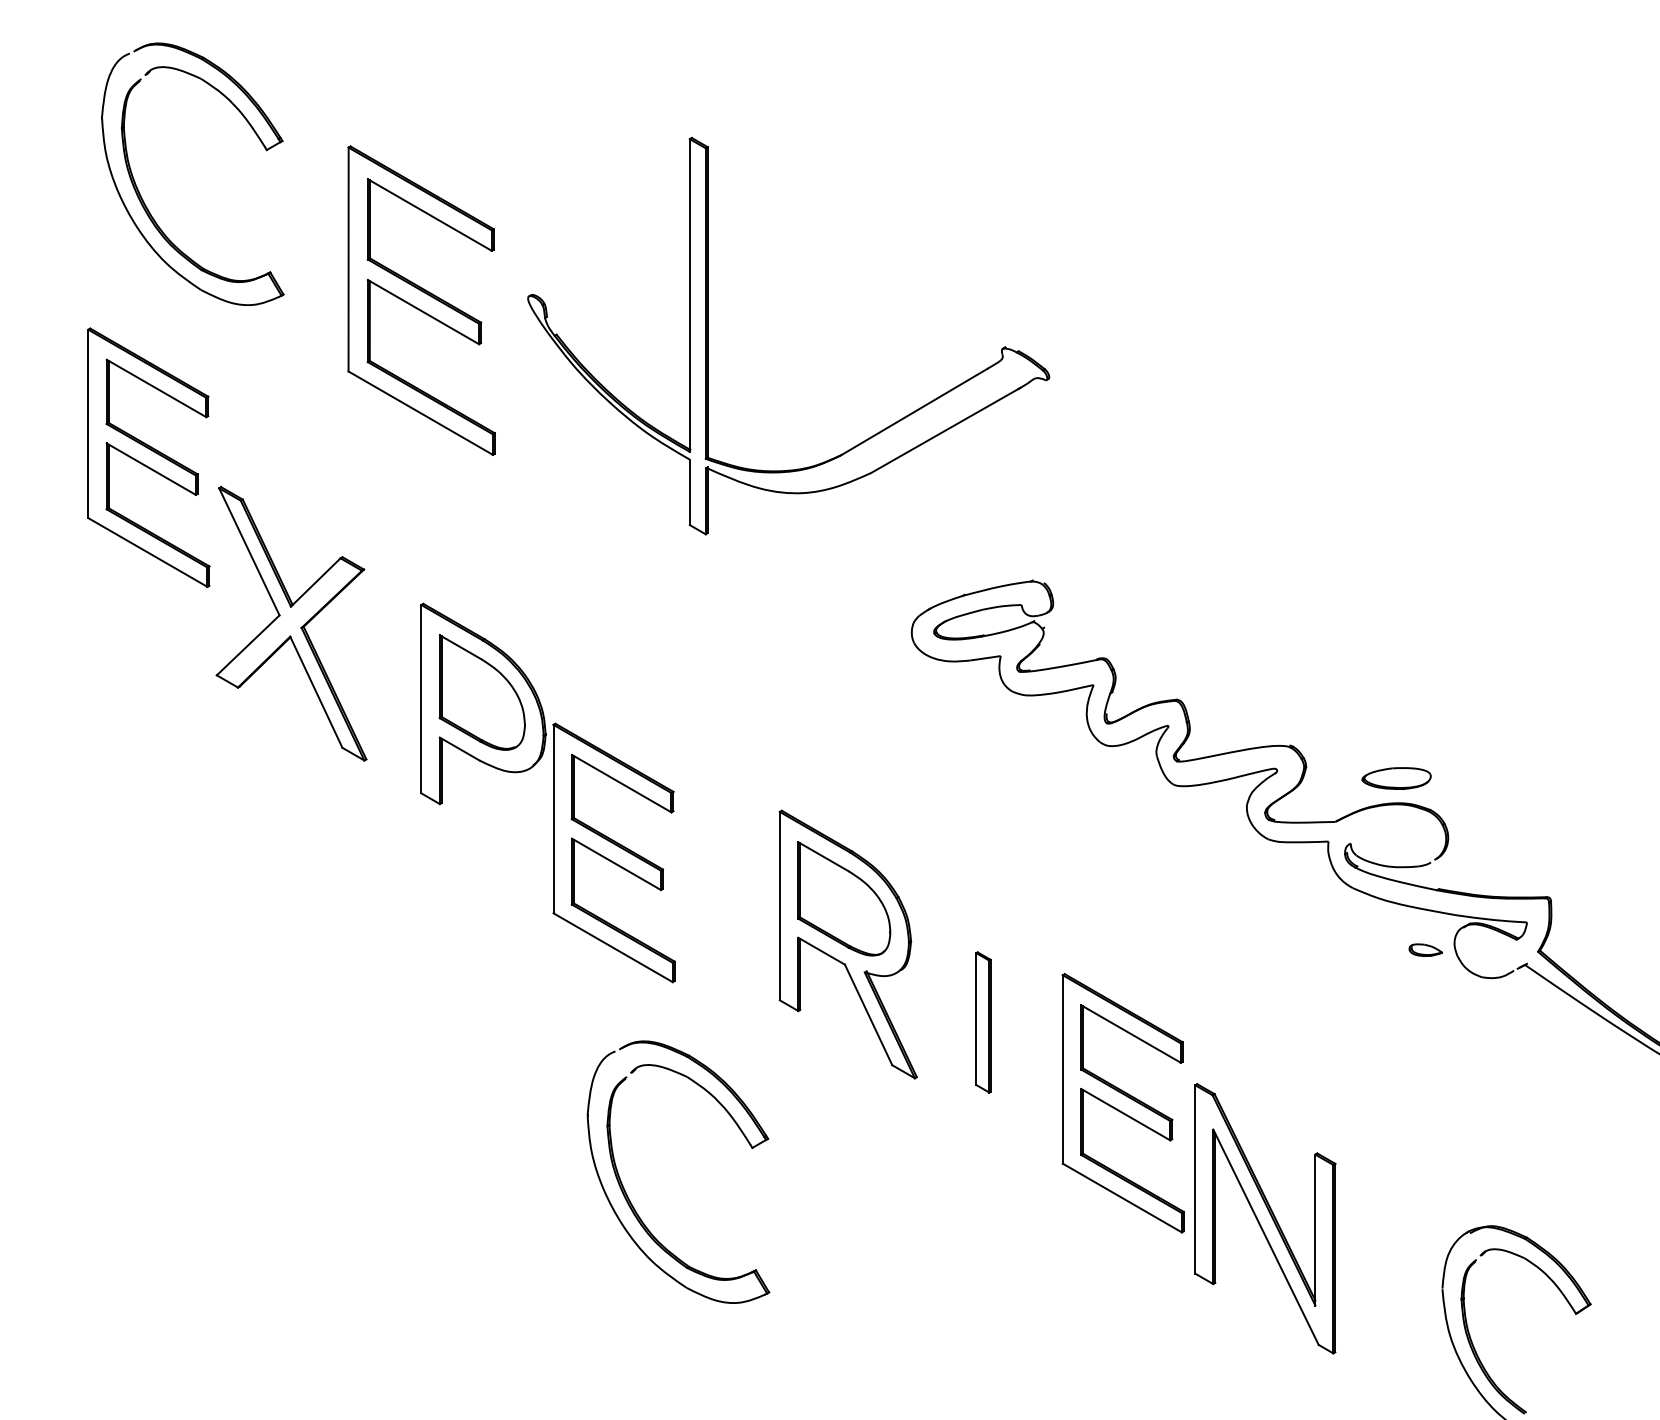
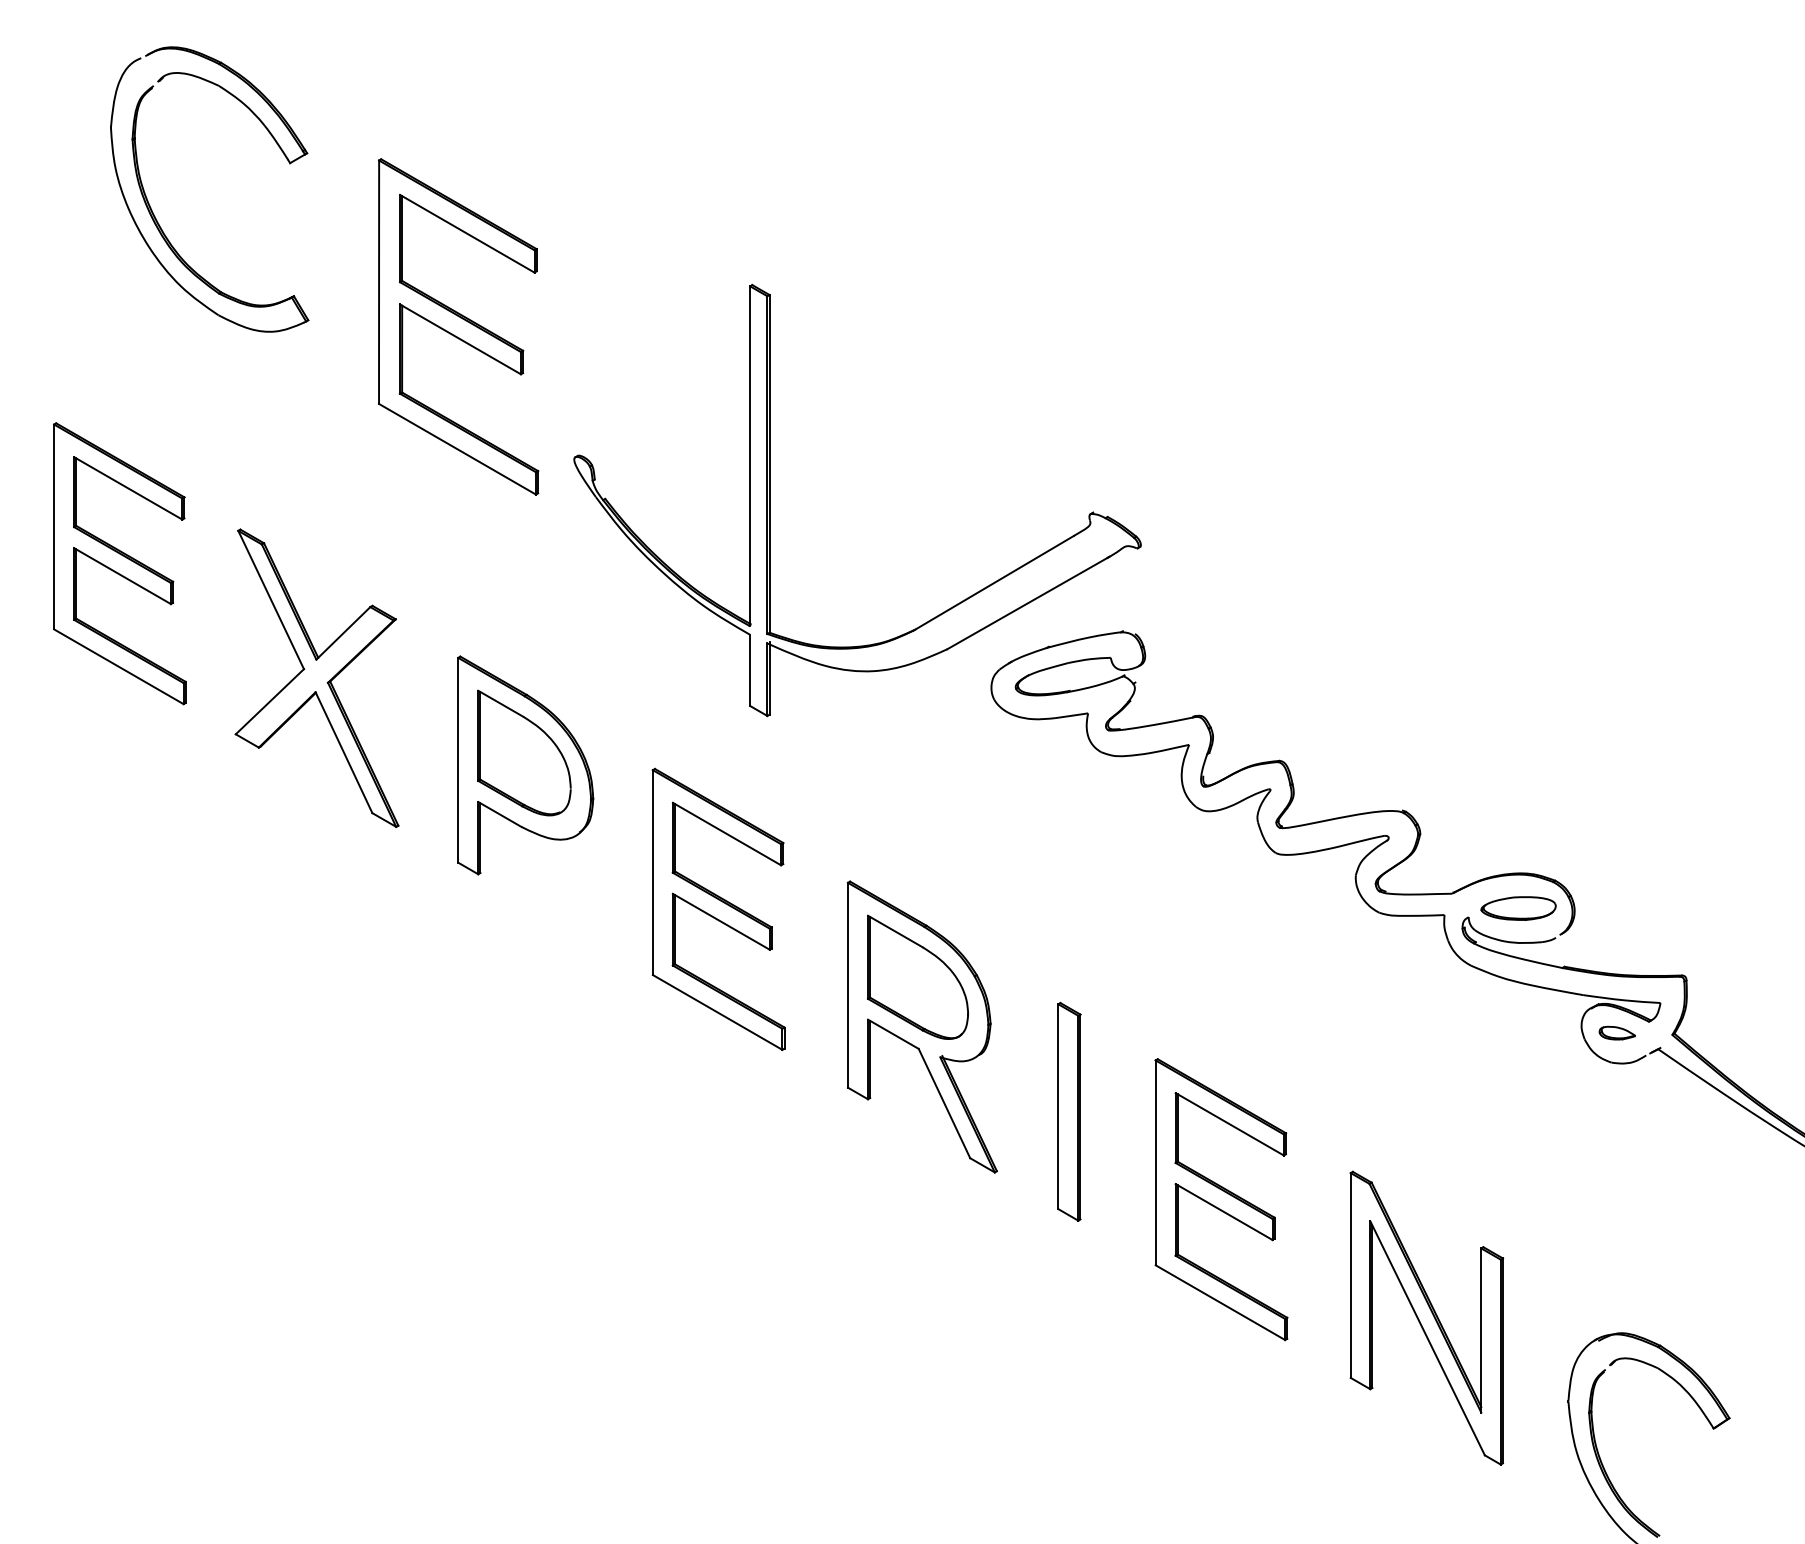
part: (708, 336) -> (770, 500), moved
part: (148, 457) -> (119, 563), moved
part: (1396, 778) -> (1518, 908), moved
part: (613, 852) -> (718, 908), moved
part: (1425, 949) -> (1616, 1032), moved
part: (983, 1022) -> (1069, 1111), size x1.43
part: (628, 1196) -> (683, 1301), removed
part: (1265, 1218) -> (1426, 1317), moved

